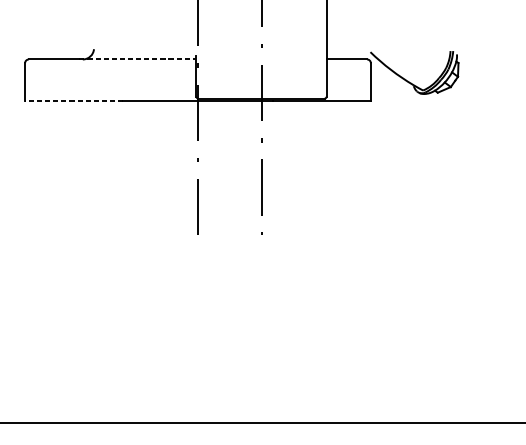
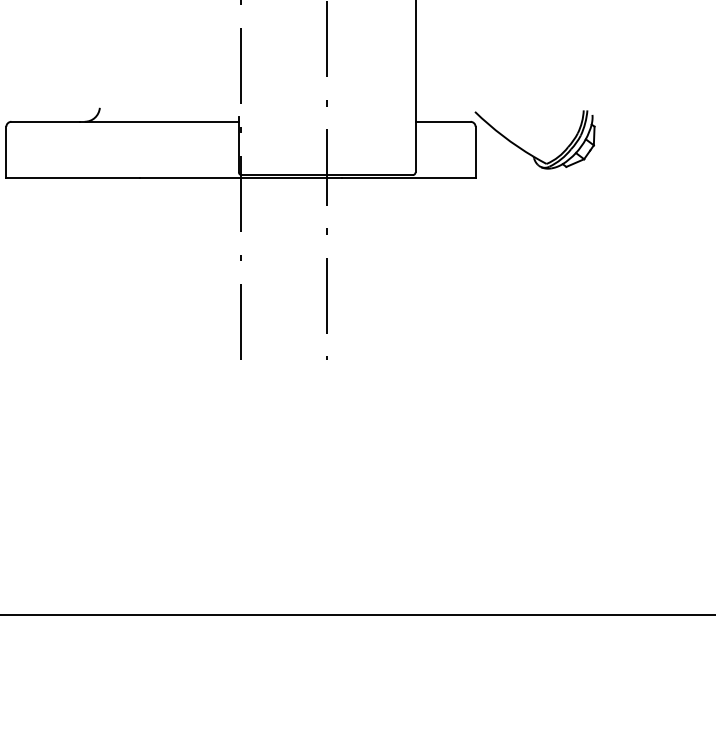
line: (137, 59) -> (159, 121), dashed -> solid
line: (73, 100) -> (72, 177), dashed -> solid

